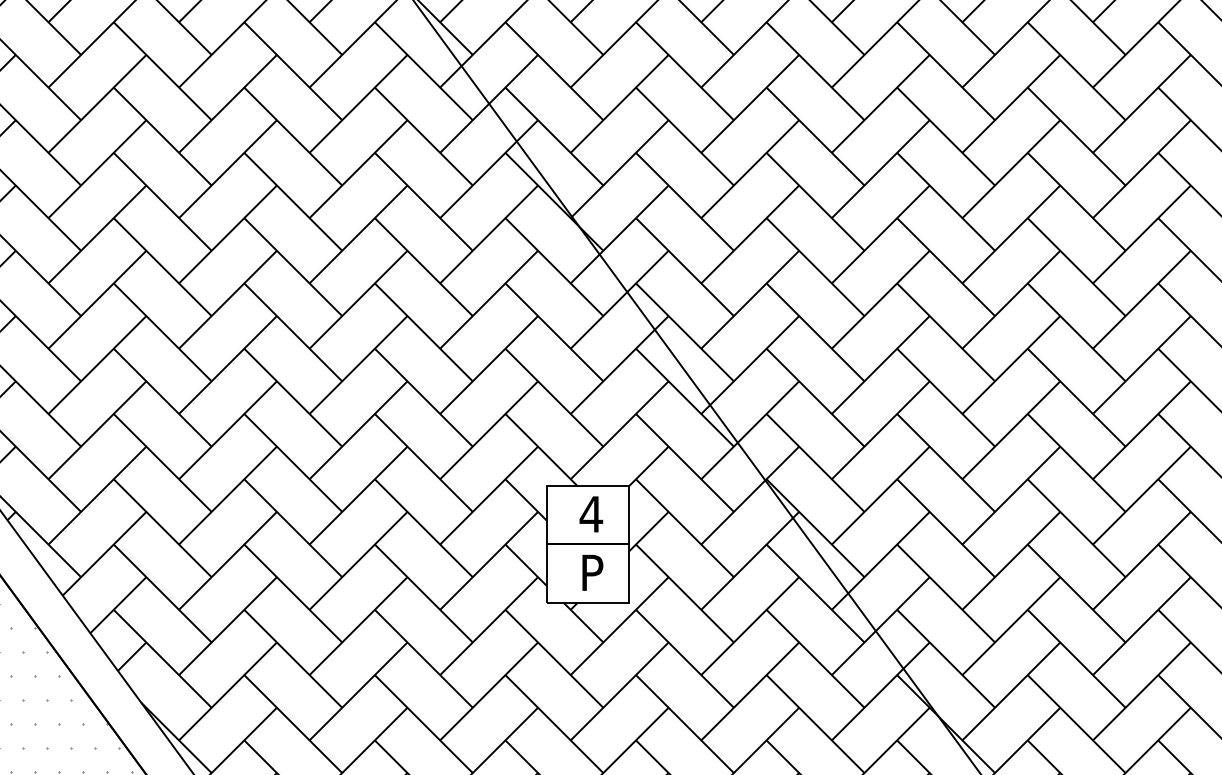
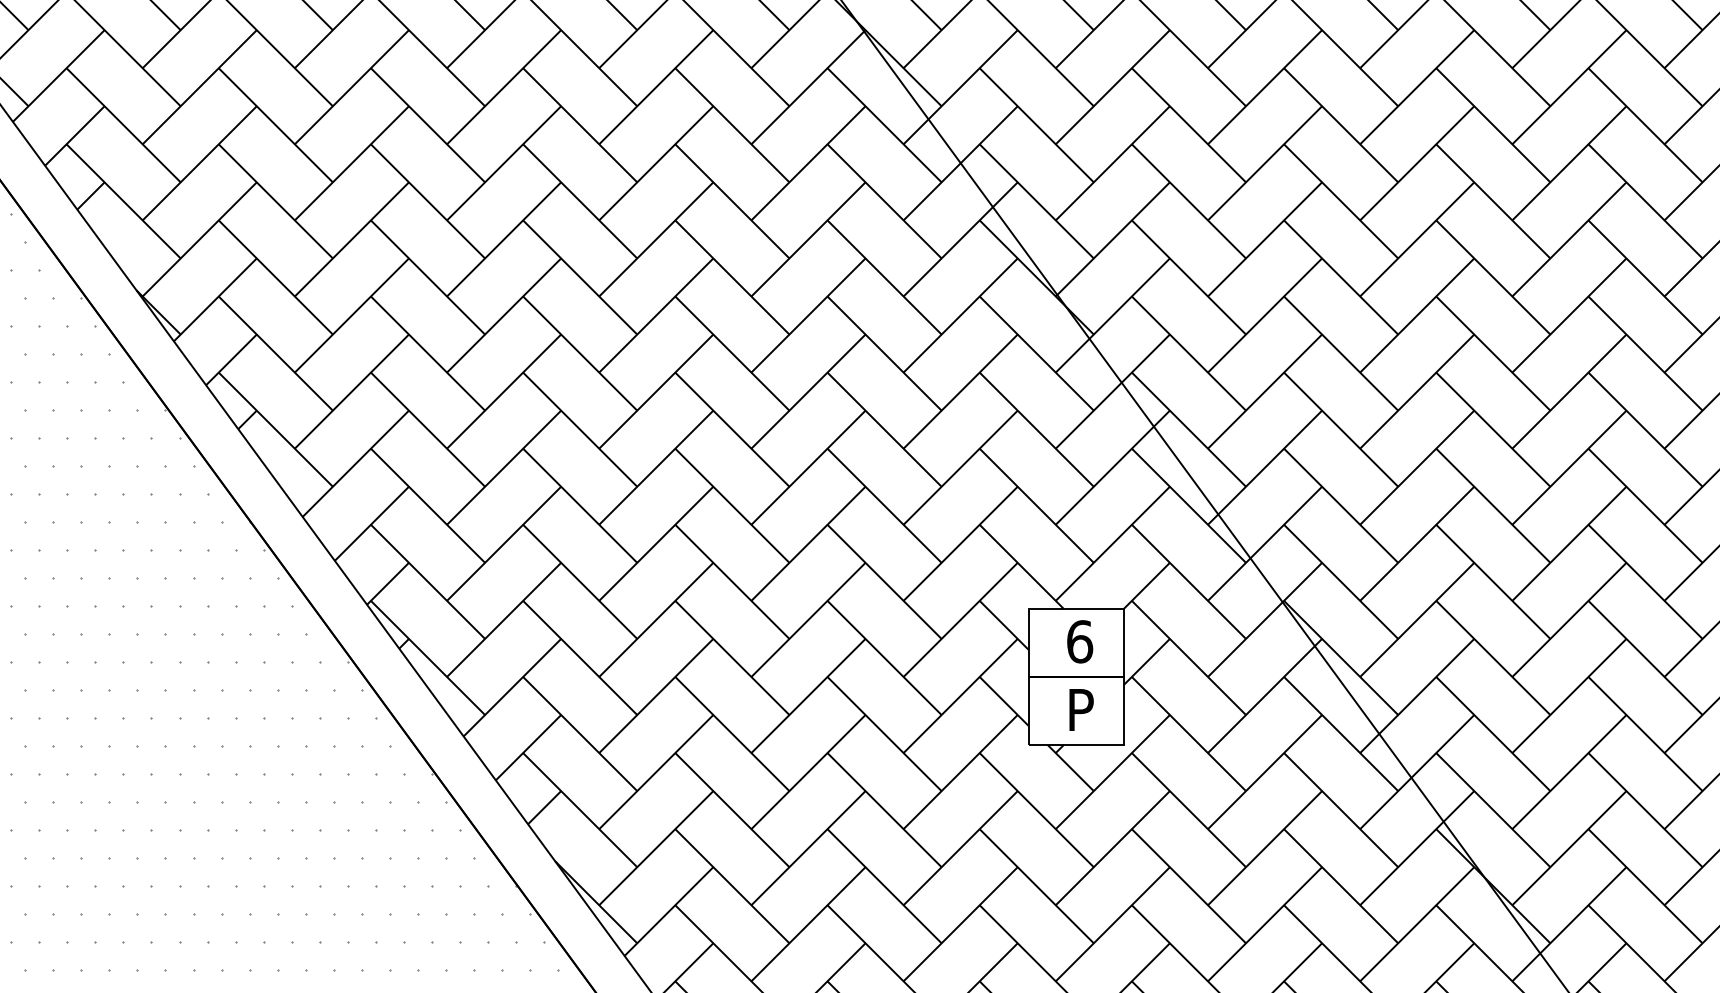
text: (591, 514) -> (1079, 641), 4 -> 6

